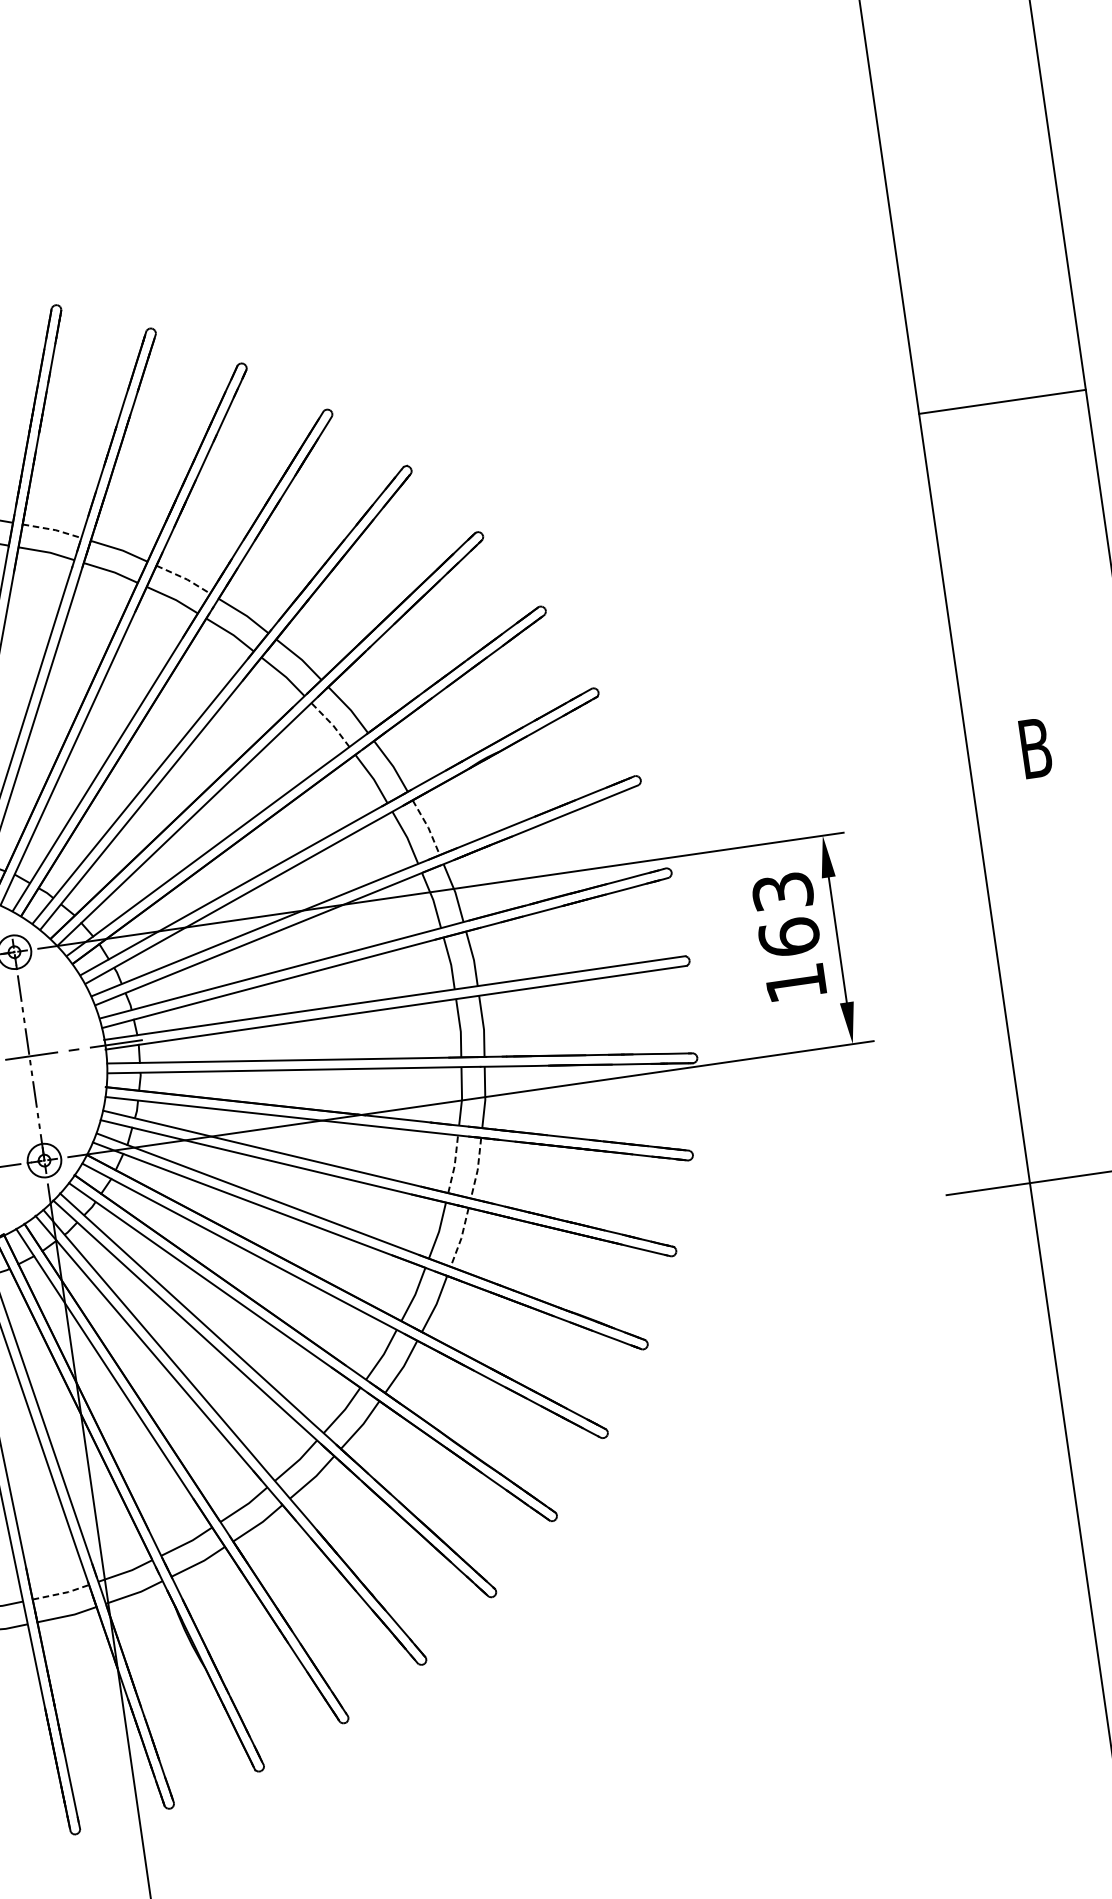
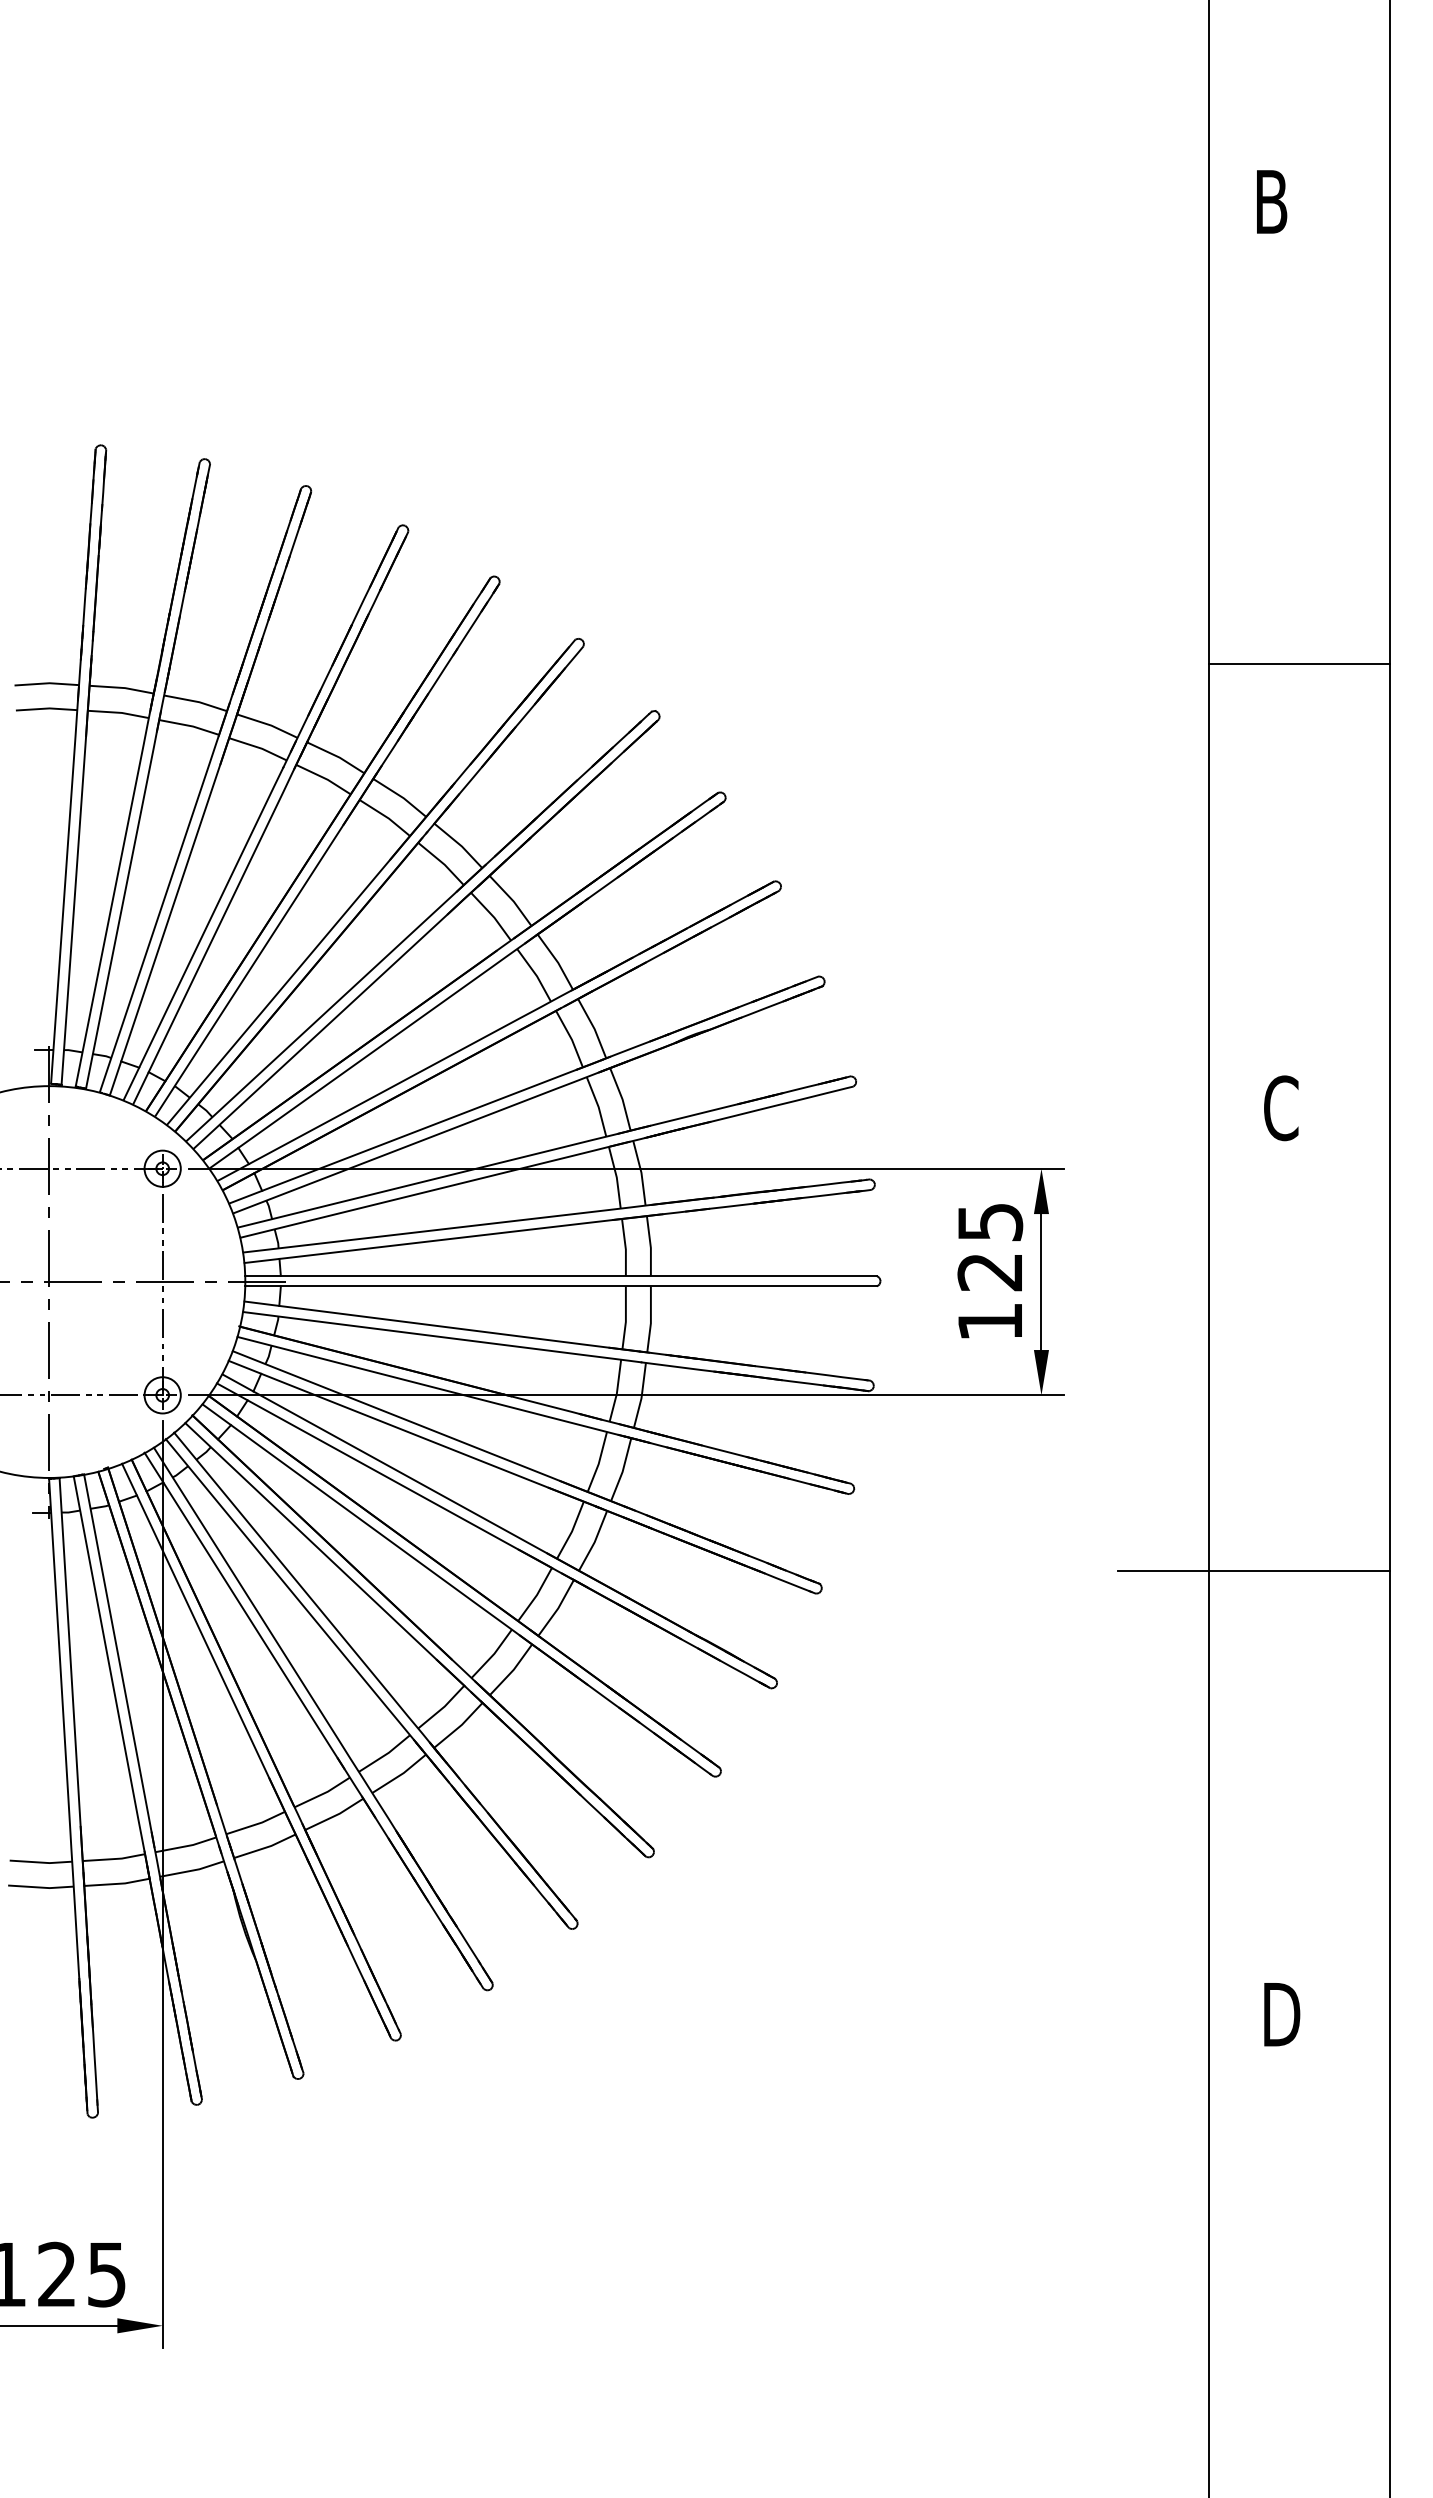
line: (1002, 402) -> (1299, 664), moved
line: (52, 529) -> (268, 724), dashed -> solid
line: (184, 578) -> (401, 796), dashed -> solid
line: (331, 724) -> (535, 974), dashed -> solid
text: (1035, 748) -> (1281, 1108), B -> C
line: (428, 827) -> (622, 1099), dashed -> solid
text: (786, 914) -> (990, 1247), 163 -> 125
line: (455, 1164) -> (599, 1462), dashed -> solid
line: (477, 1168) -> (622, 1470), dashed -> solid
line: (461, 1238) -> (594, 1542), dashed -> solid
line: (62, 1593) -> (115, 1859), dashed -> solid

